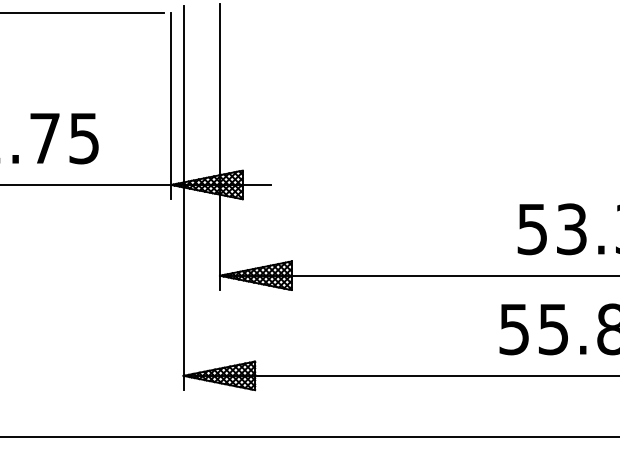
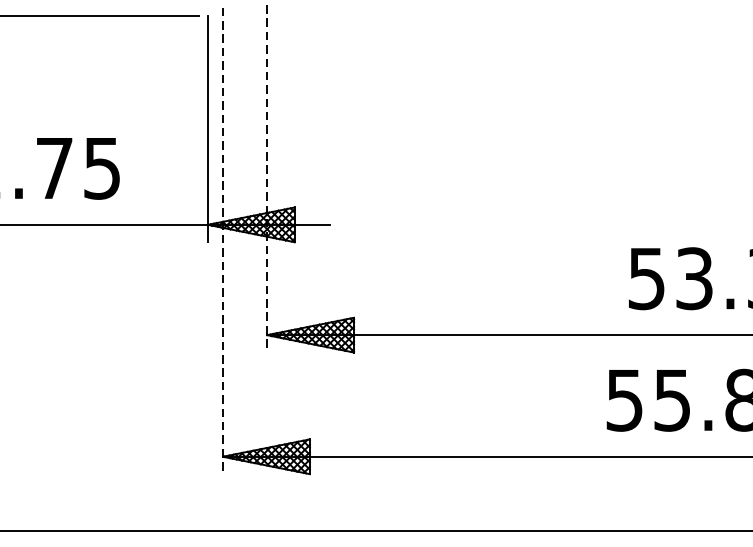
line: (219, 147) -> (266, 179), solid -> dashed
line: (183, 198) -> (222, 241), solid -> dashed

